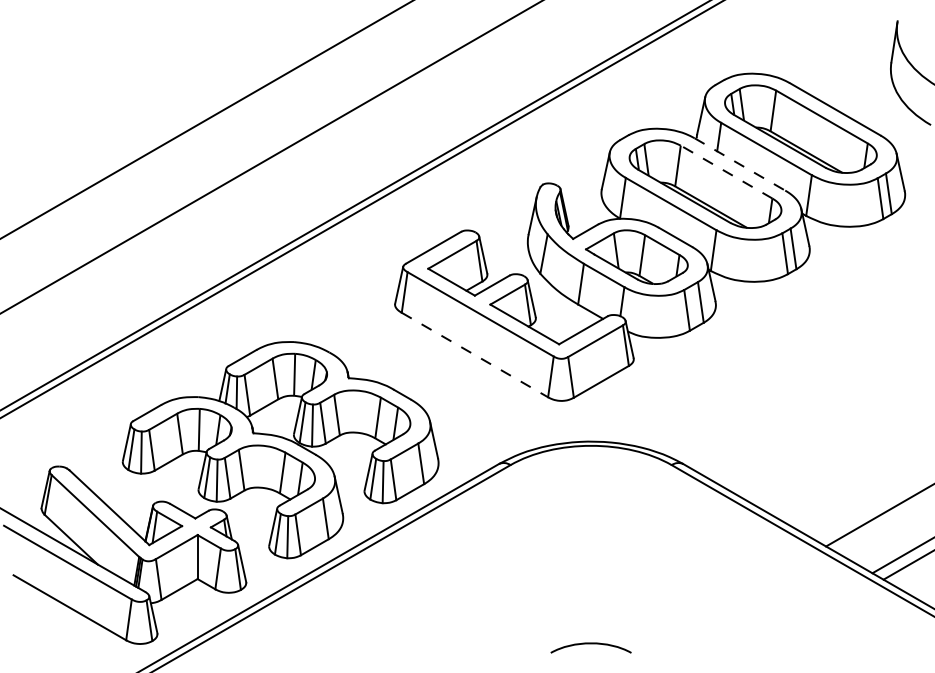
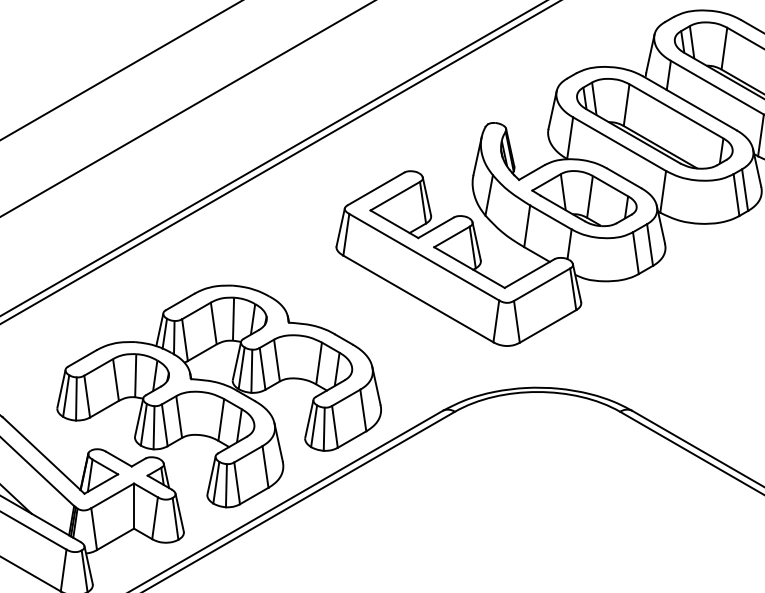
line: (740, 164) -> (690, 103), dashed -> solid
line: (726, 172) -> (676, 111), dashed -> solid
line: (475, 355) -> (418, 299), dashed -> solid

